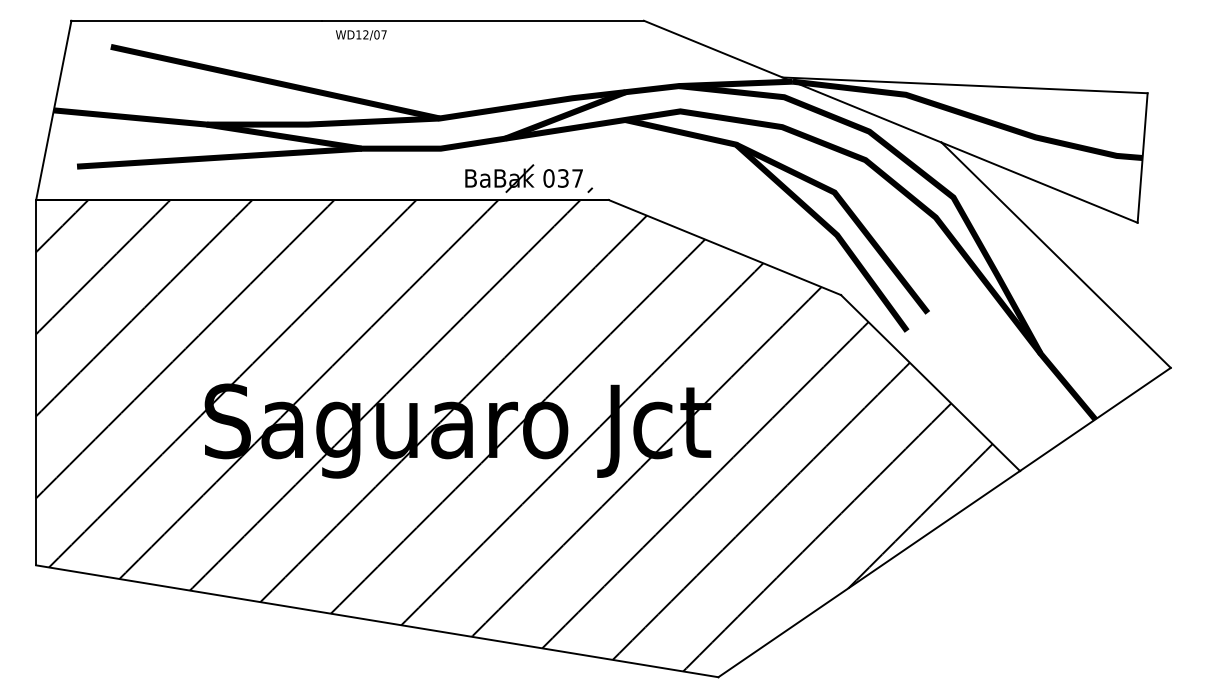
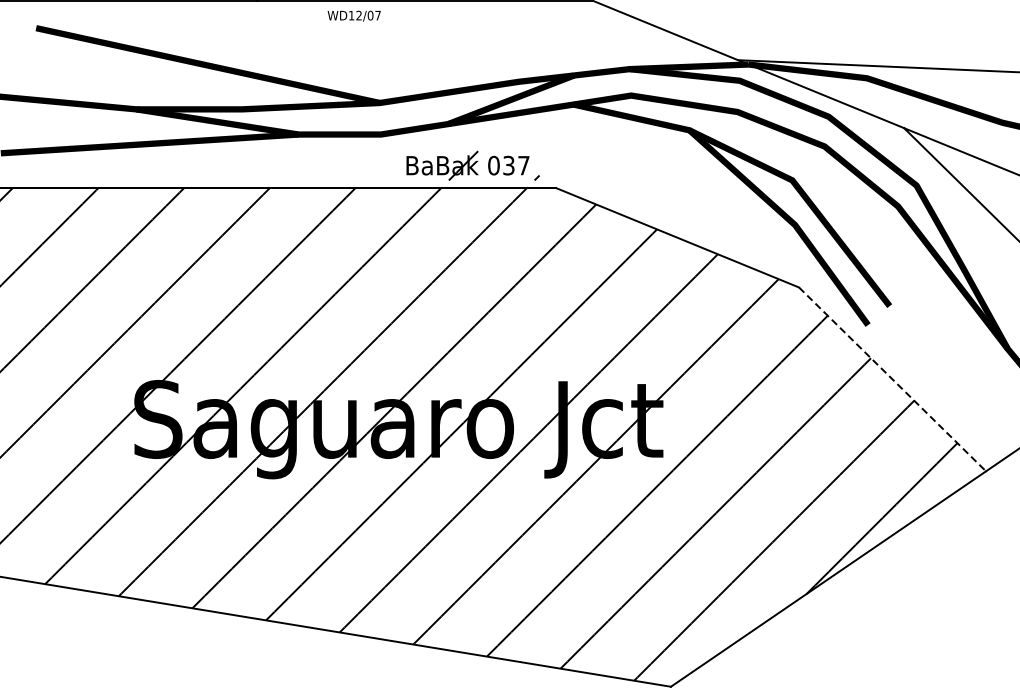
text: (361, 35) -> (354, 16), moved
line: (930, 383) -> (892, 379), solid -> dashed

